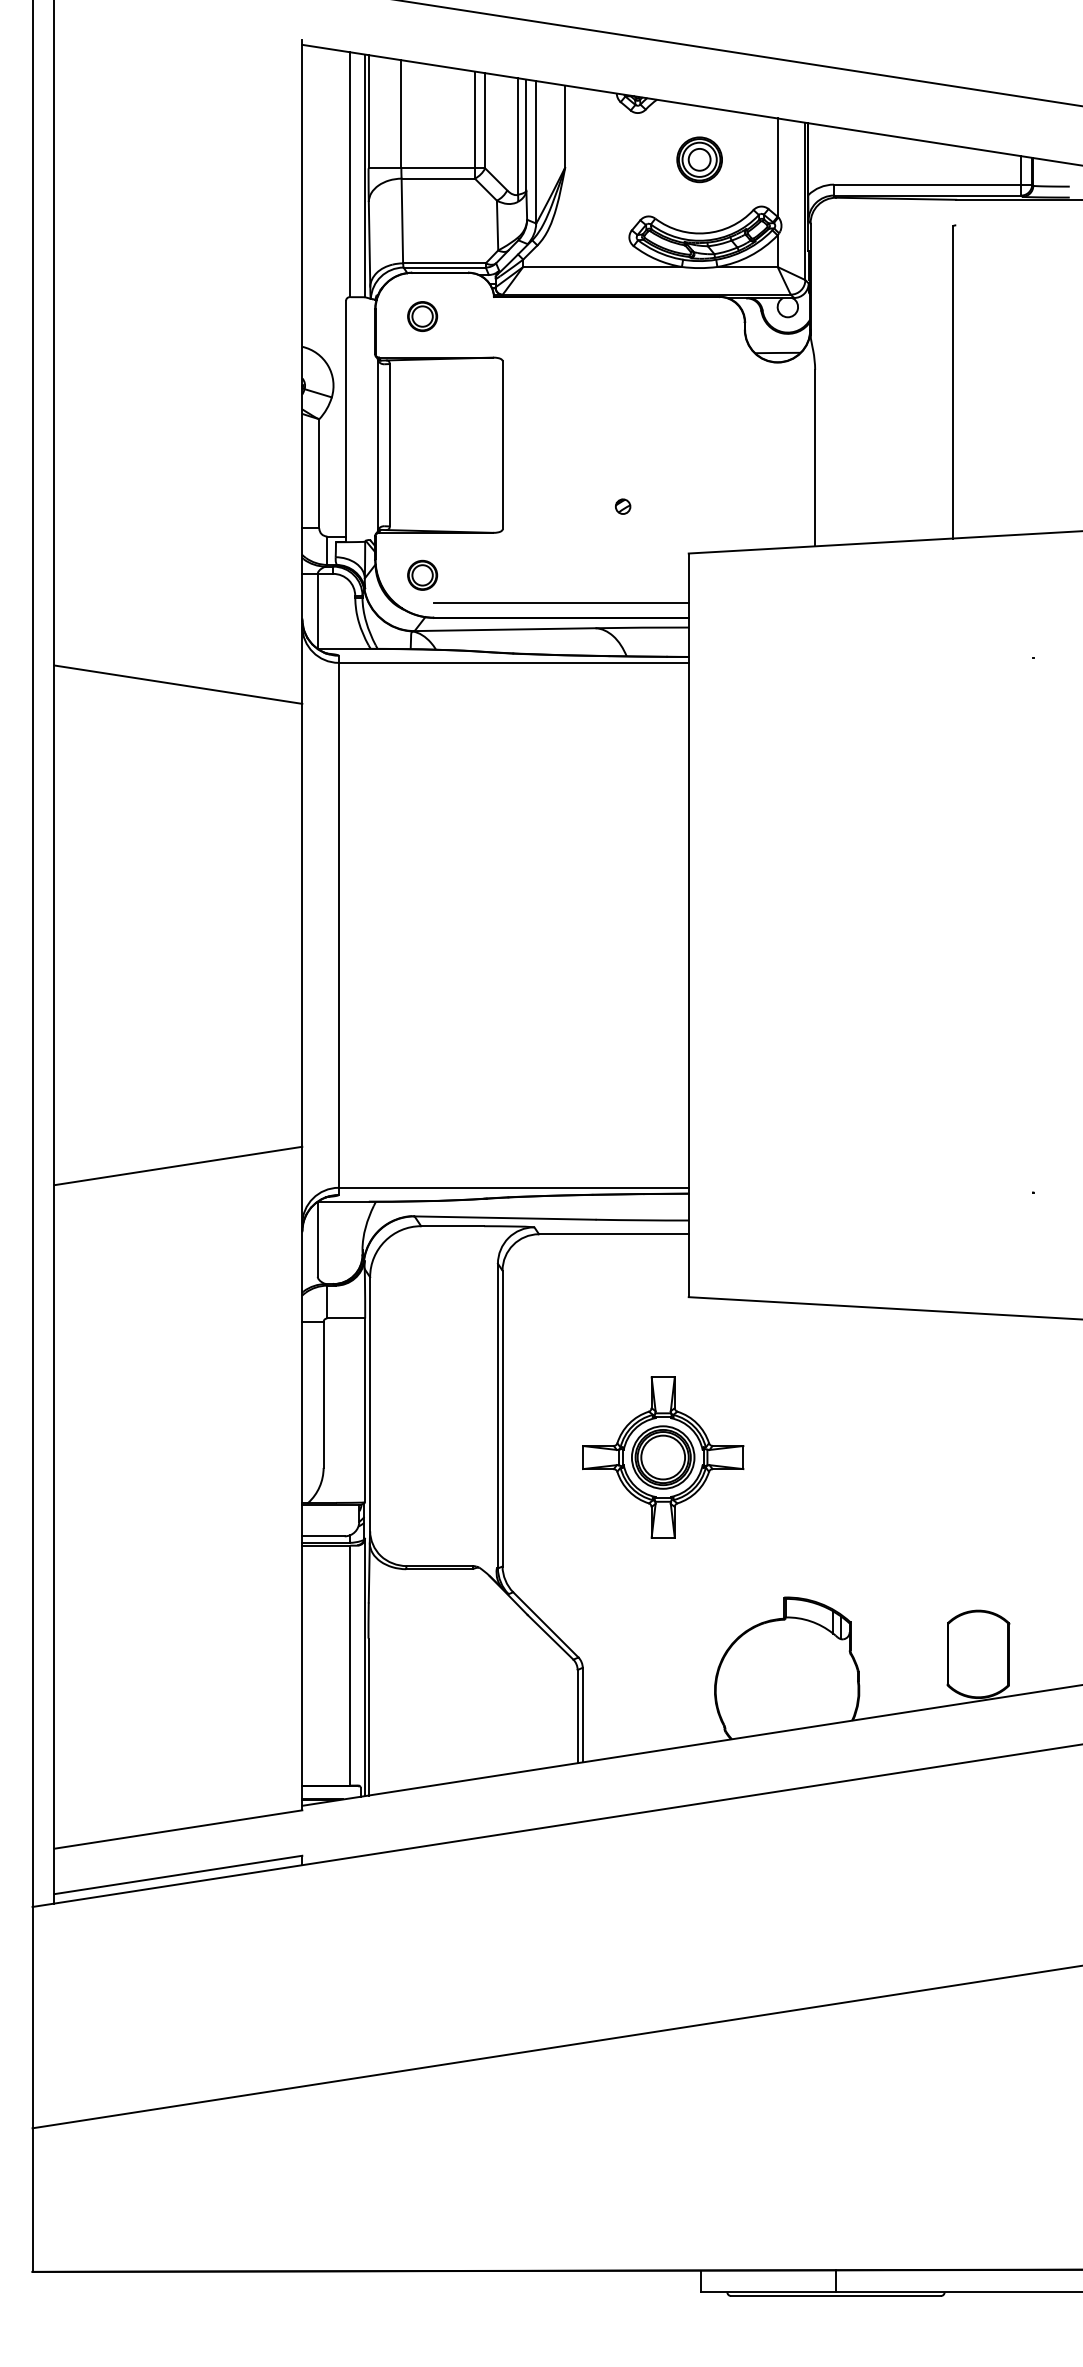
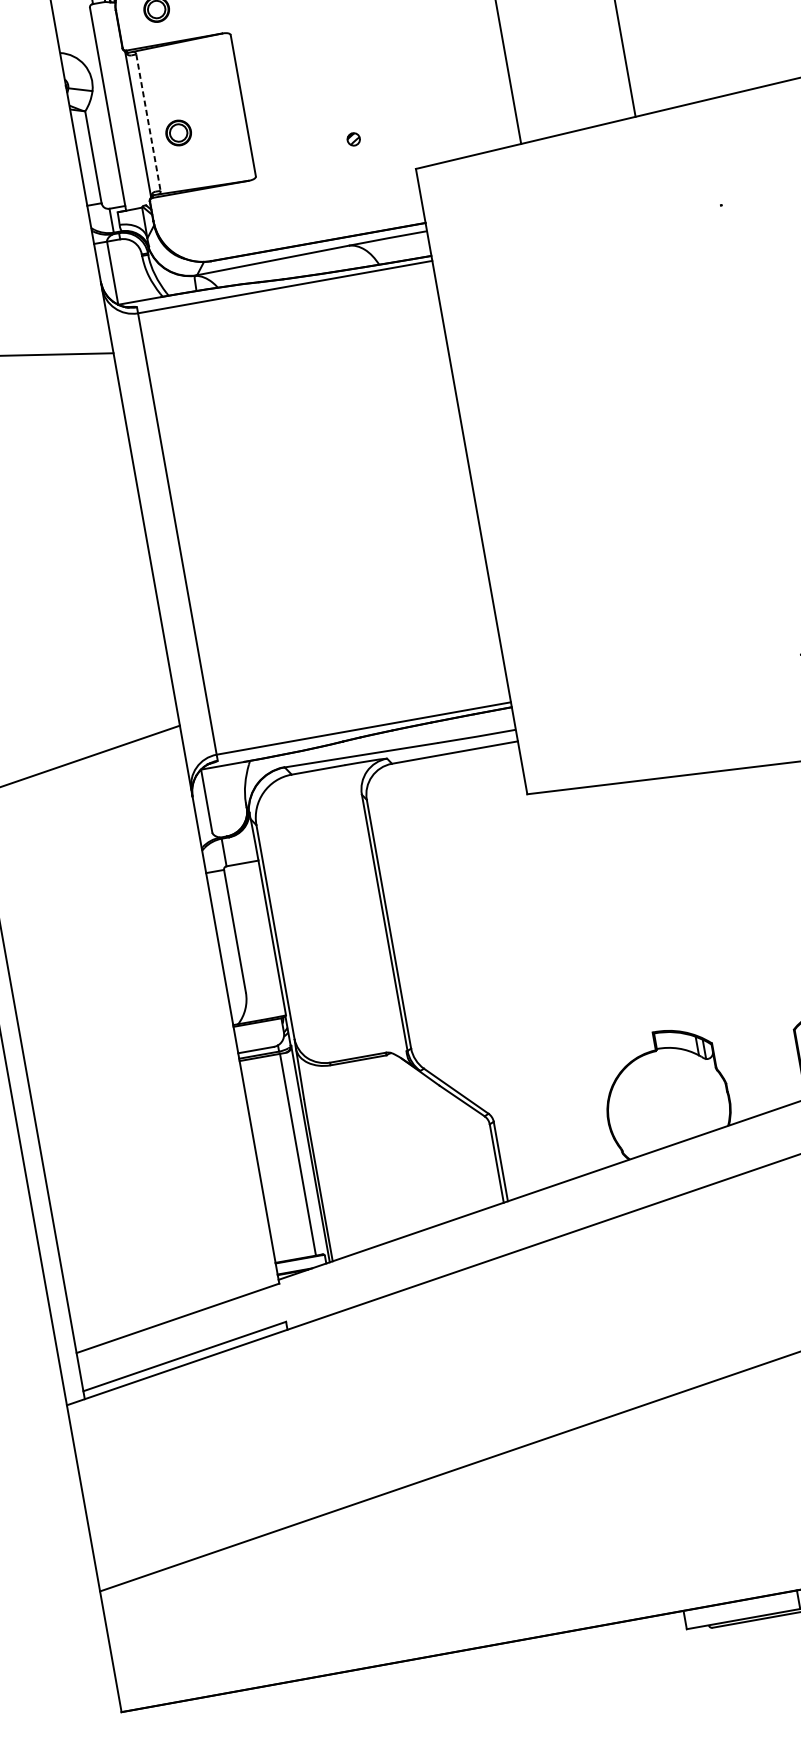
line: (389, 445) -> (148, 122), solid -> dashed
part: (422, 574) -> (178, 132), moved
line: (560, 603) -> (315, 230), removed
part: (663, 1457) -> (530, 932), removed

